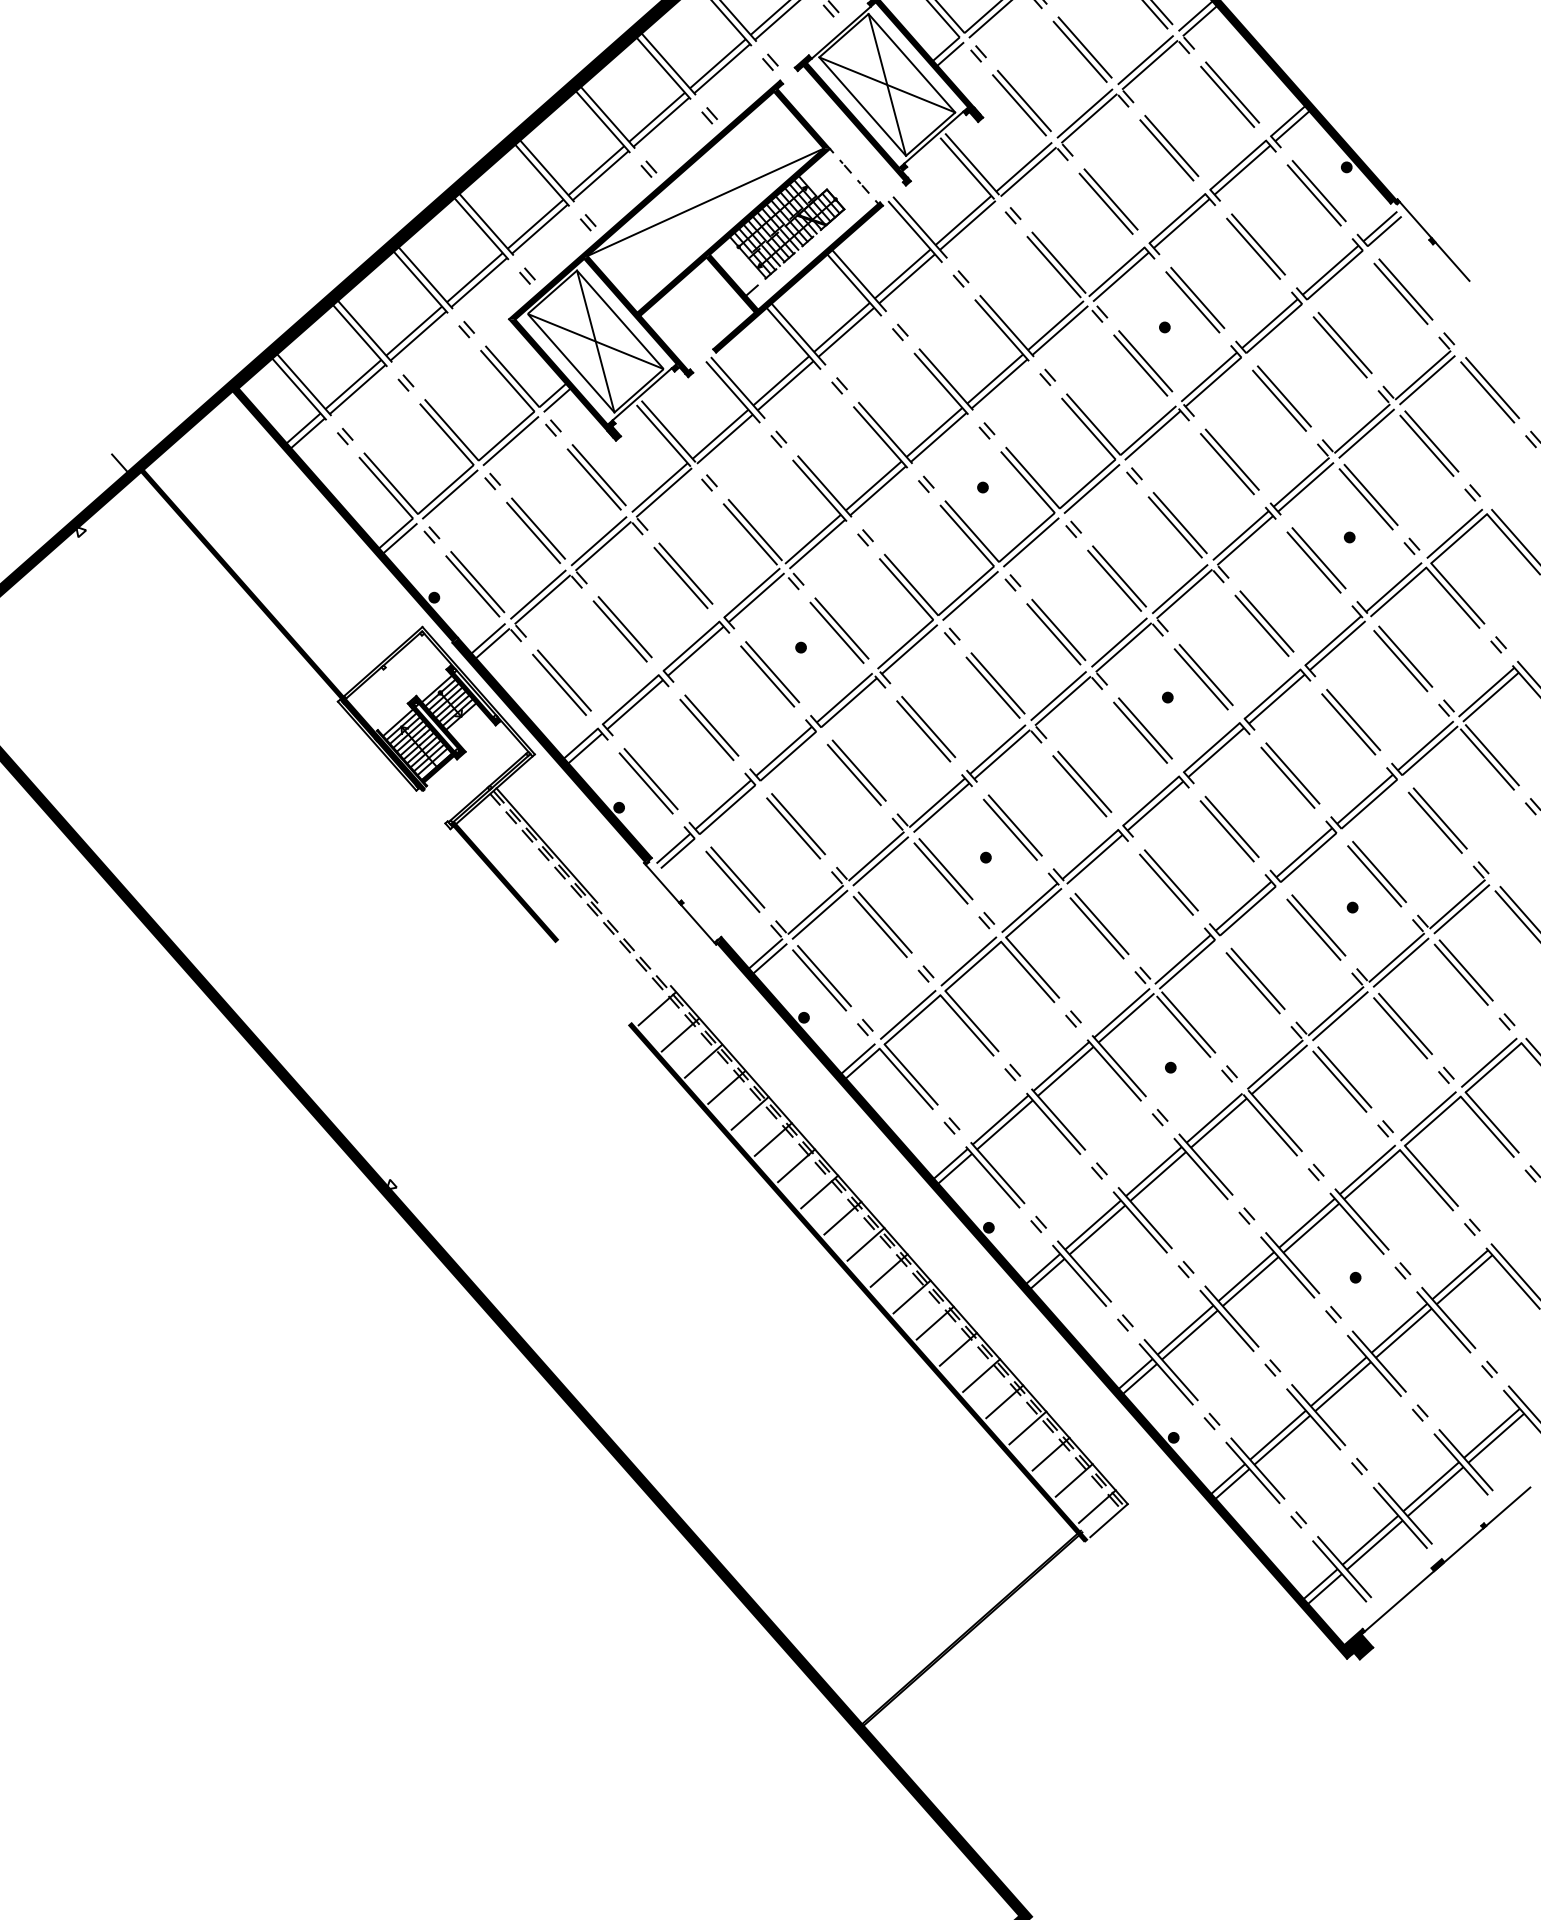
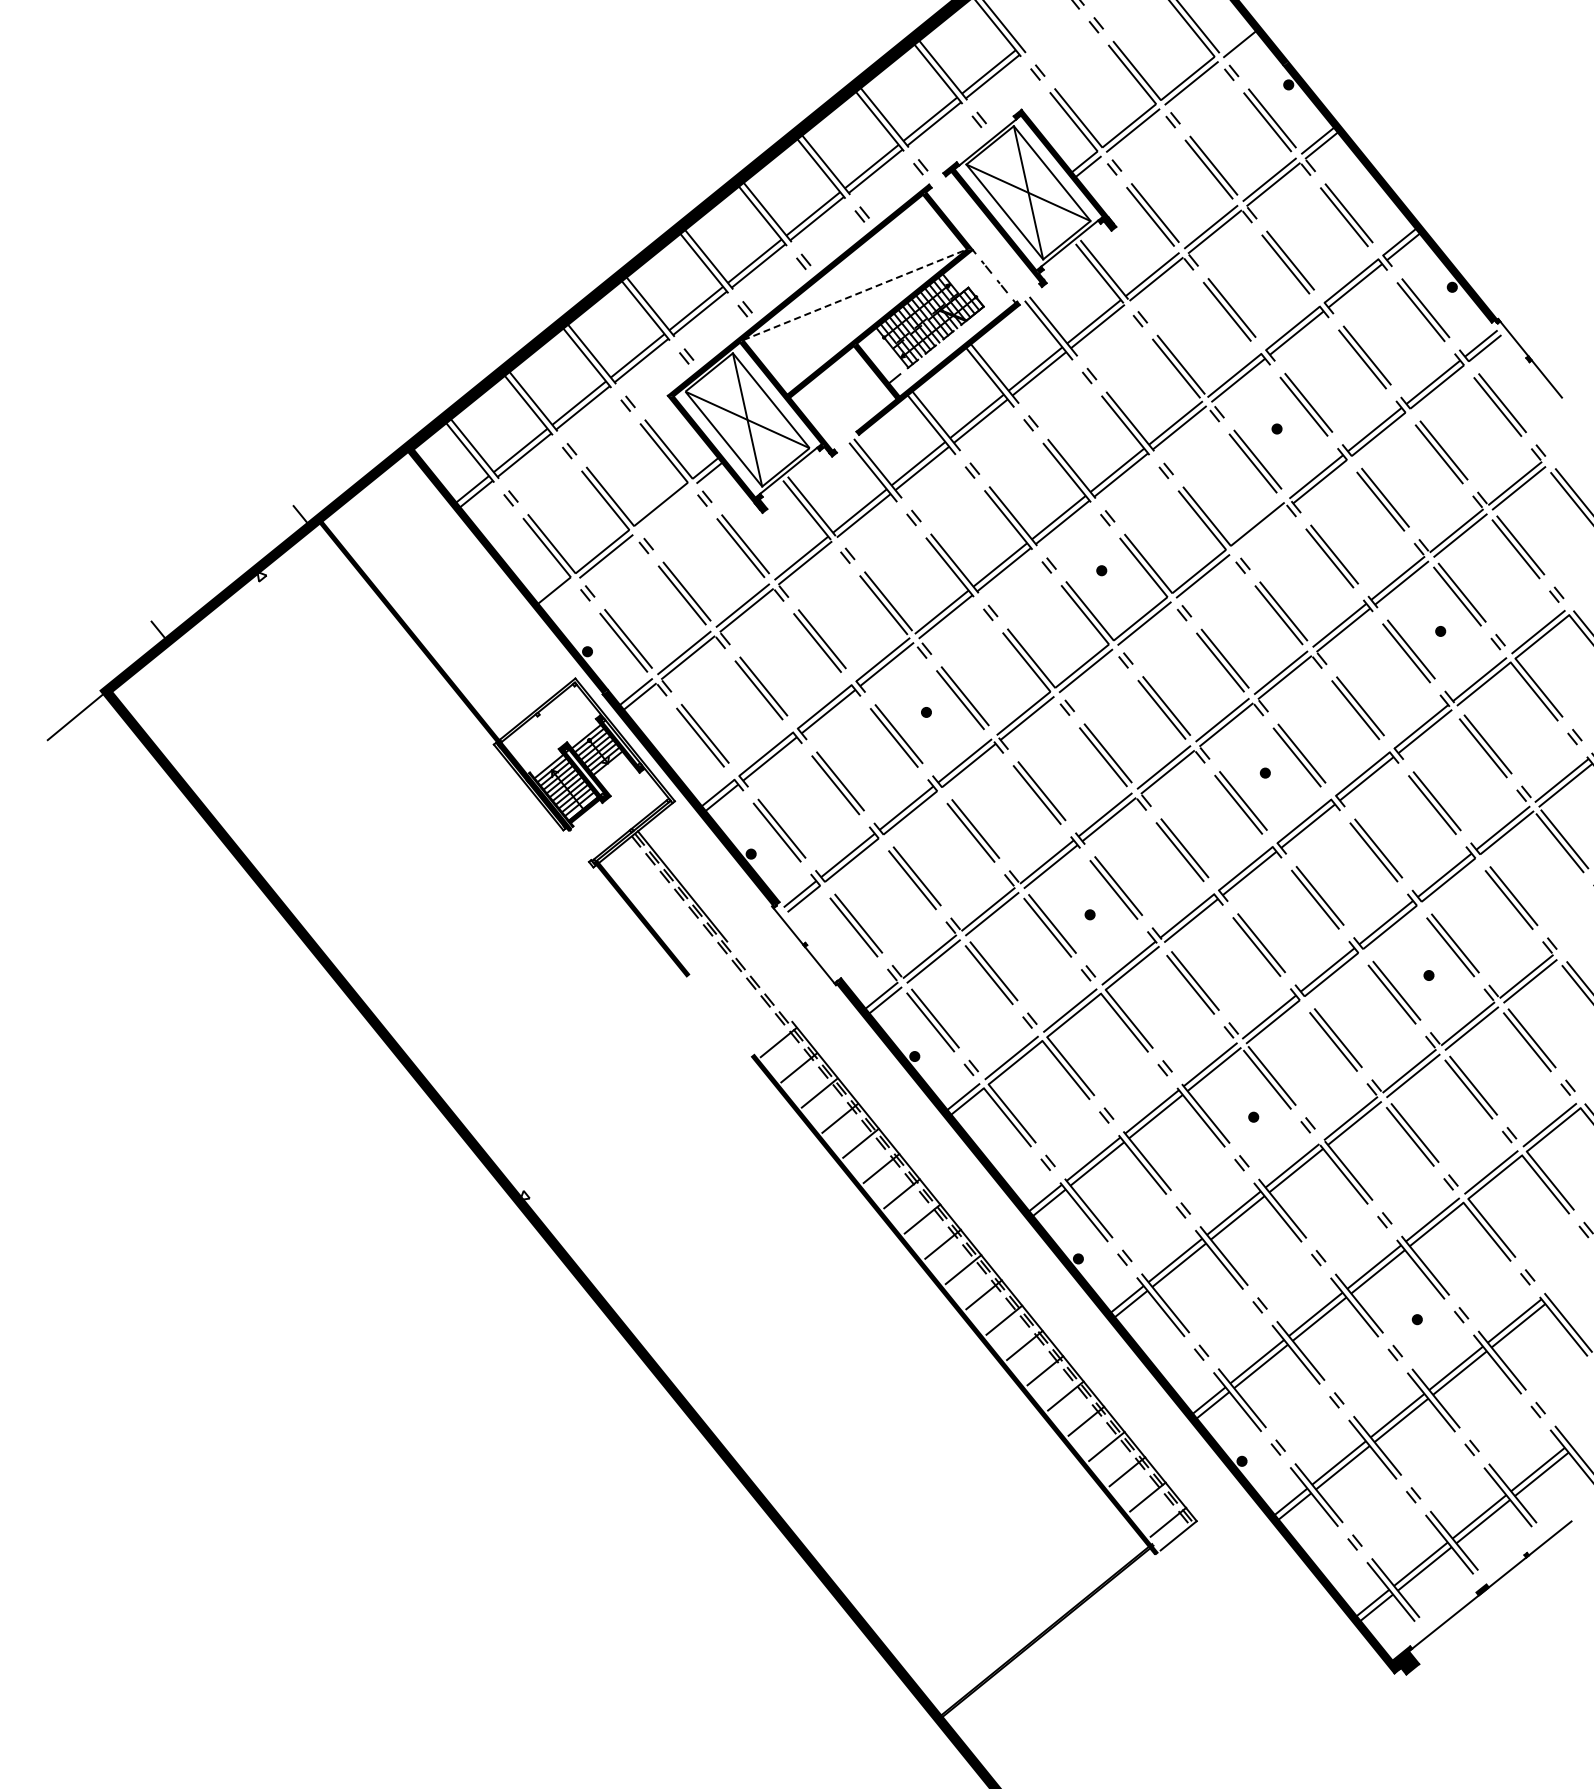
line: (706, 201) -> (855, 294), solid -> dashed
line: (1152, 435) -> (1261, 528), removed
line: (510, 440) -> (664, 508), removed
line: (400, 538) -> (558, 595), removed

